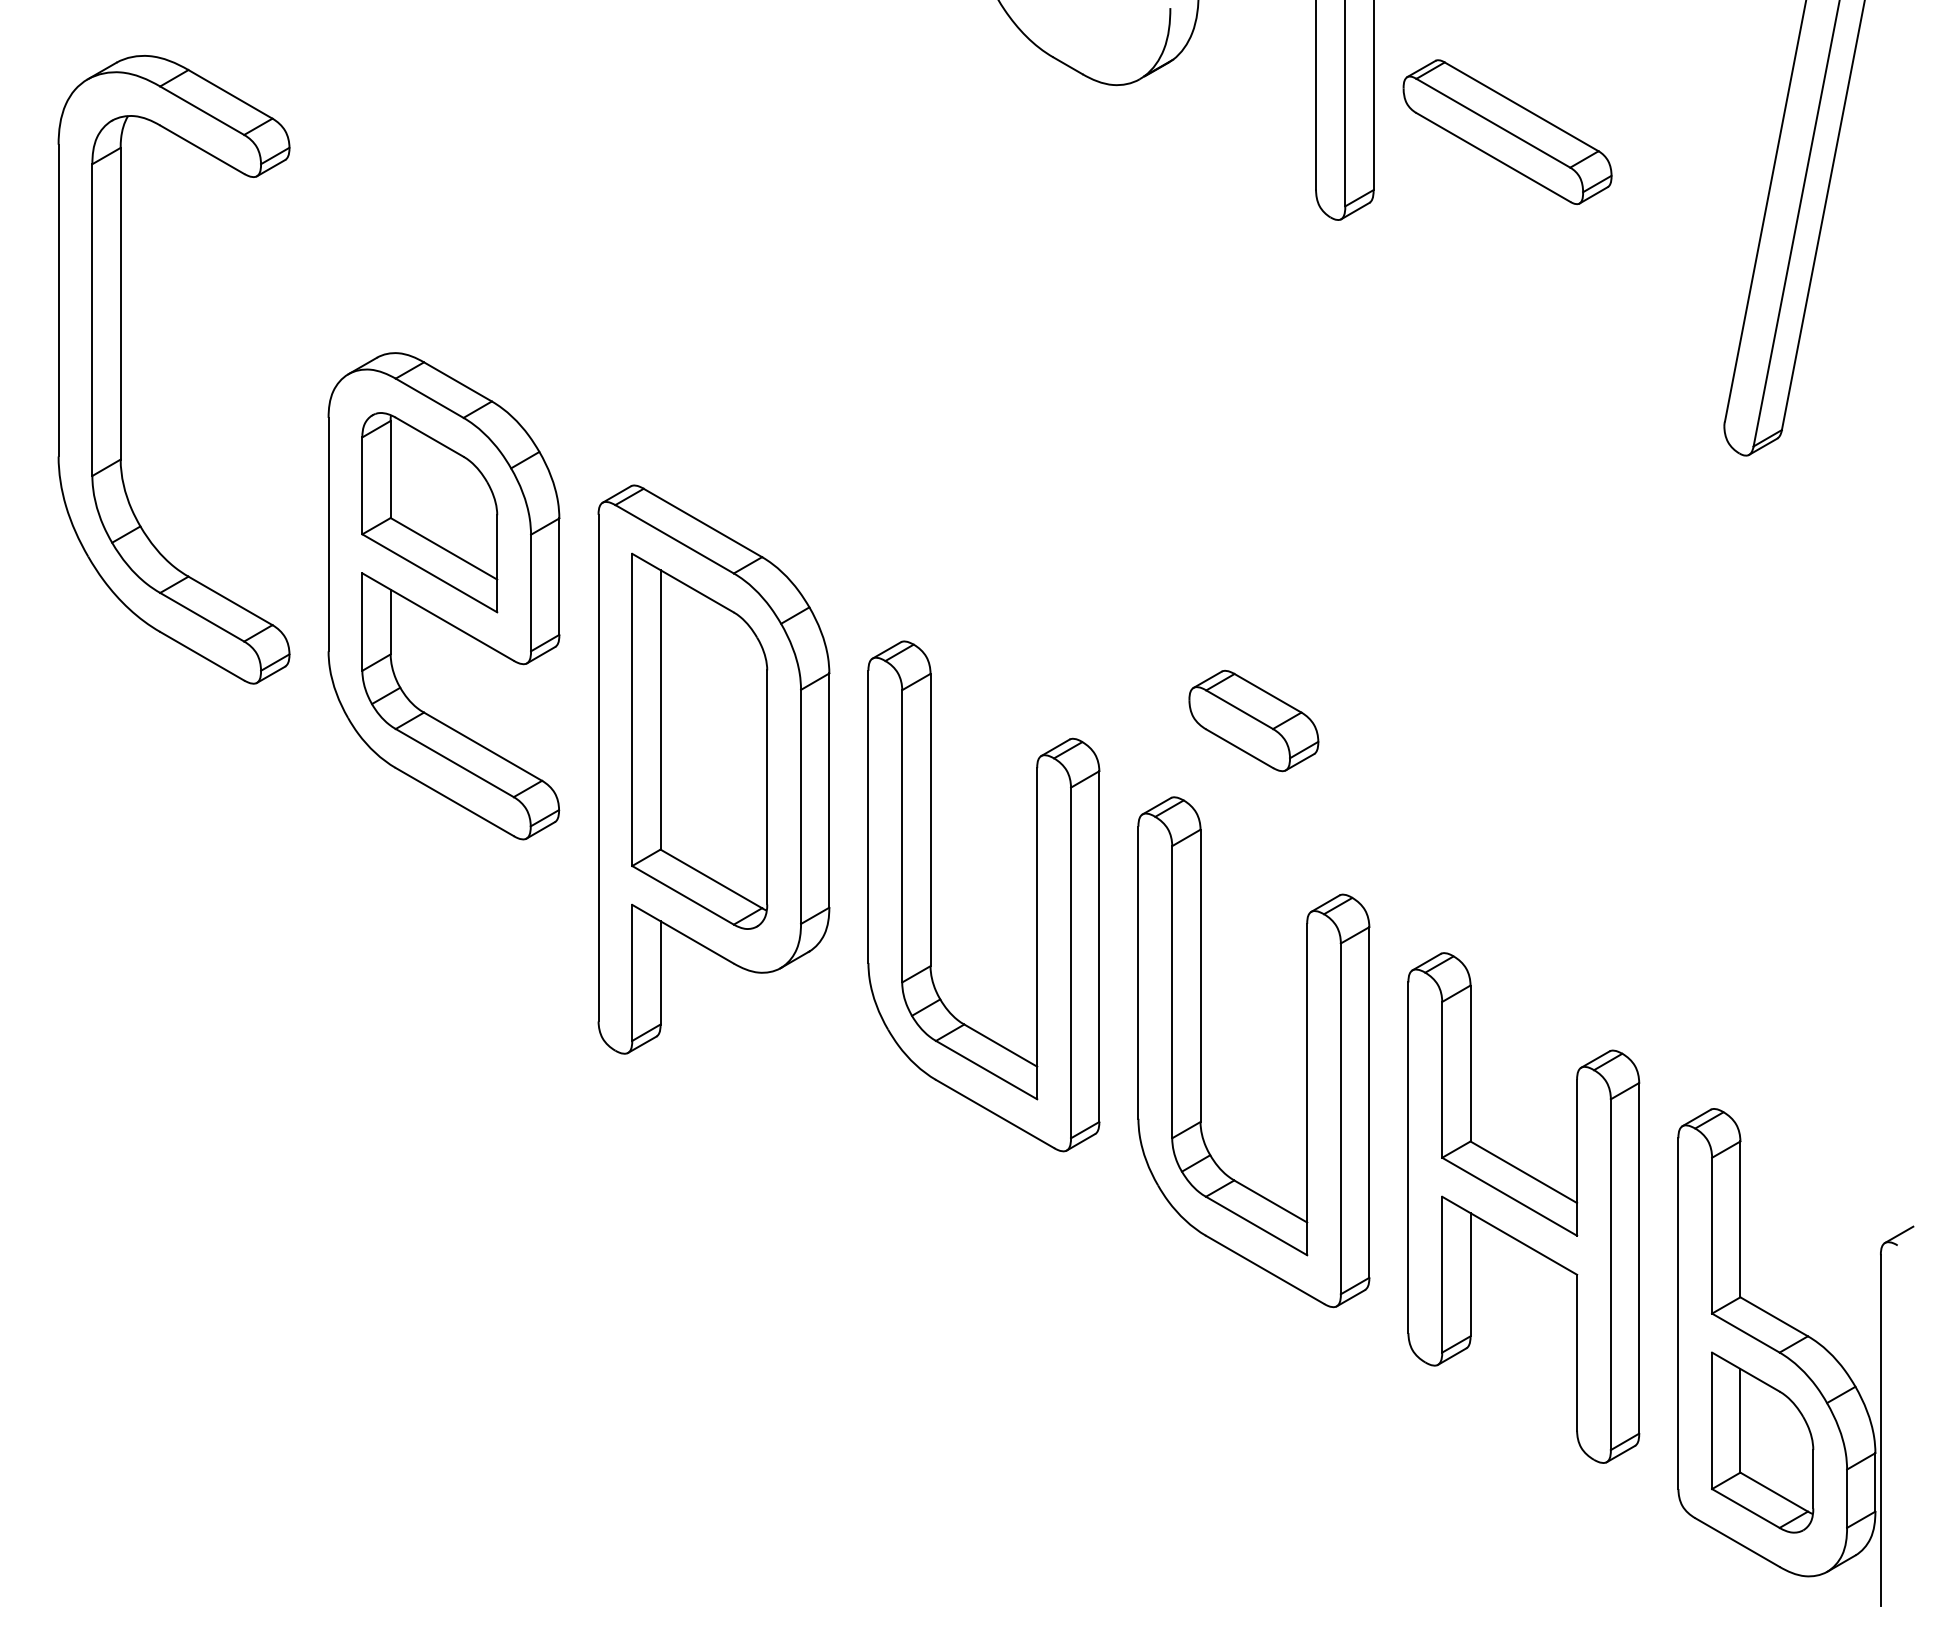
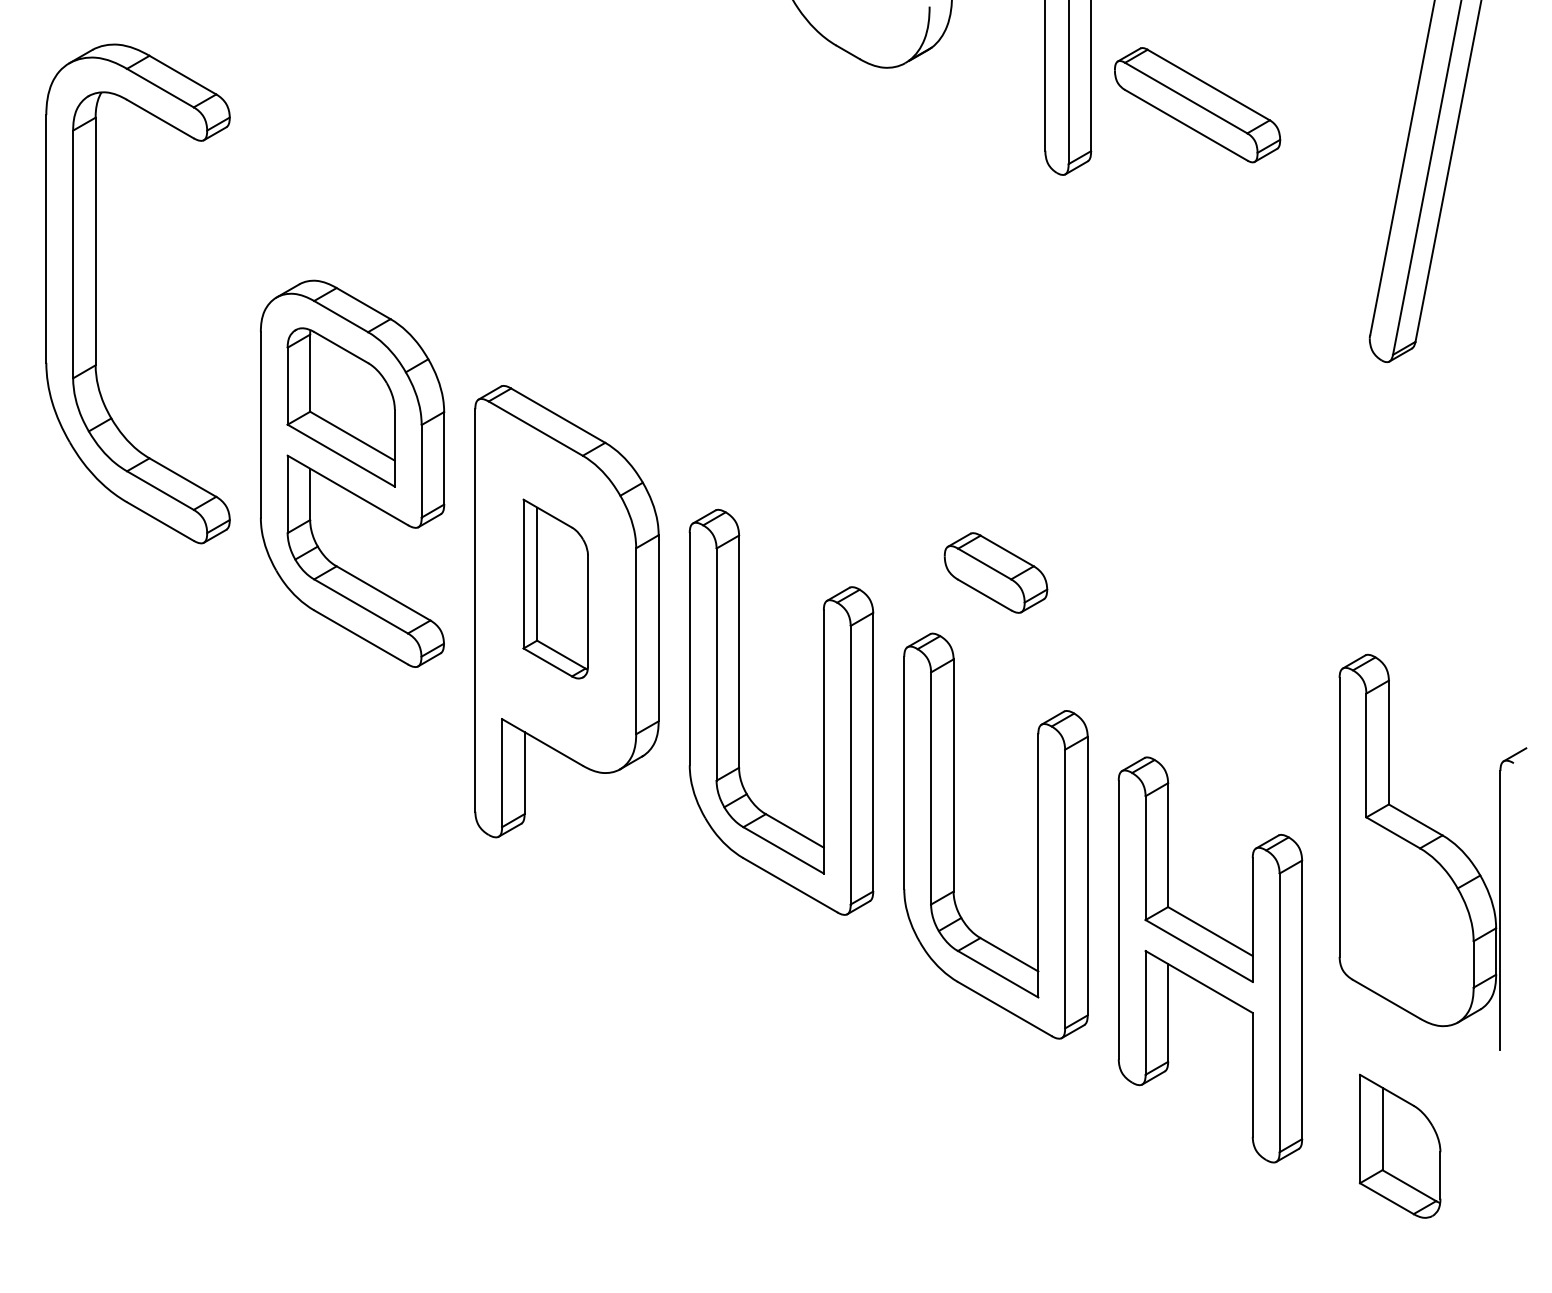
part: (699, 740) -> (555, 588), size x0.6
part: (1795, 1357) -> (1432, 852), moved

